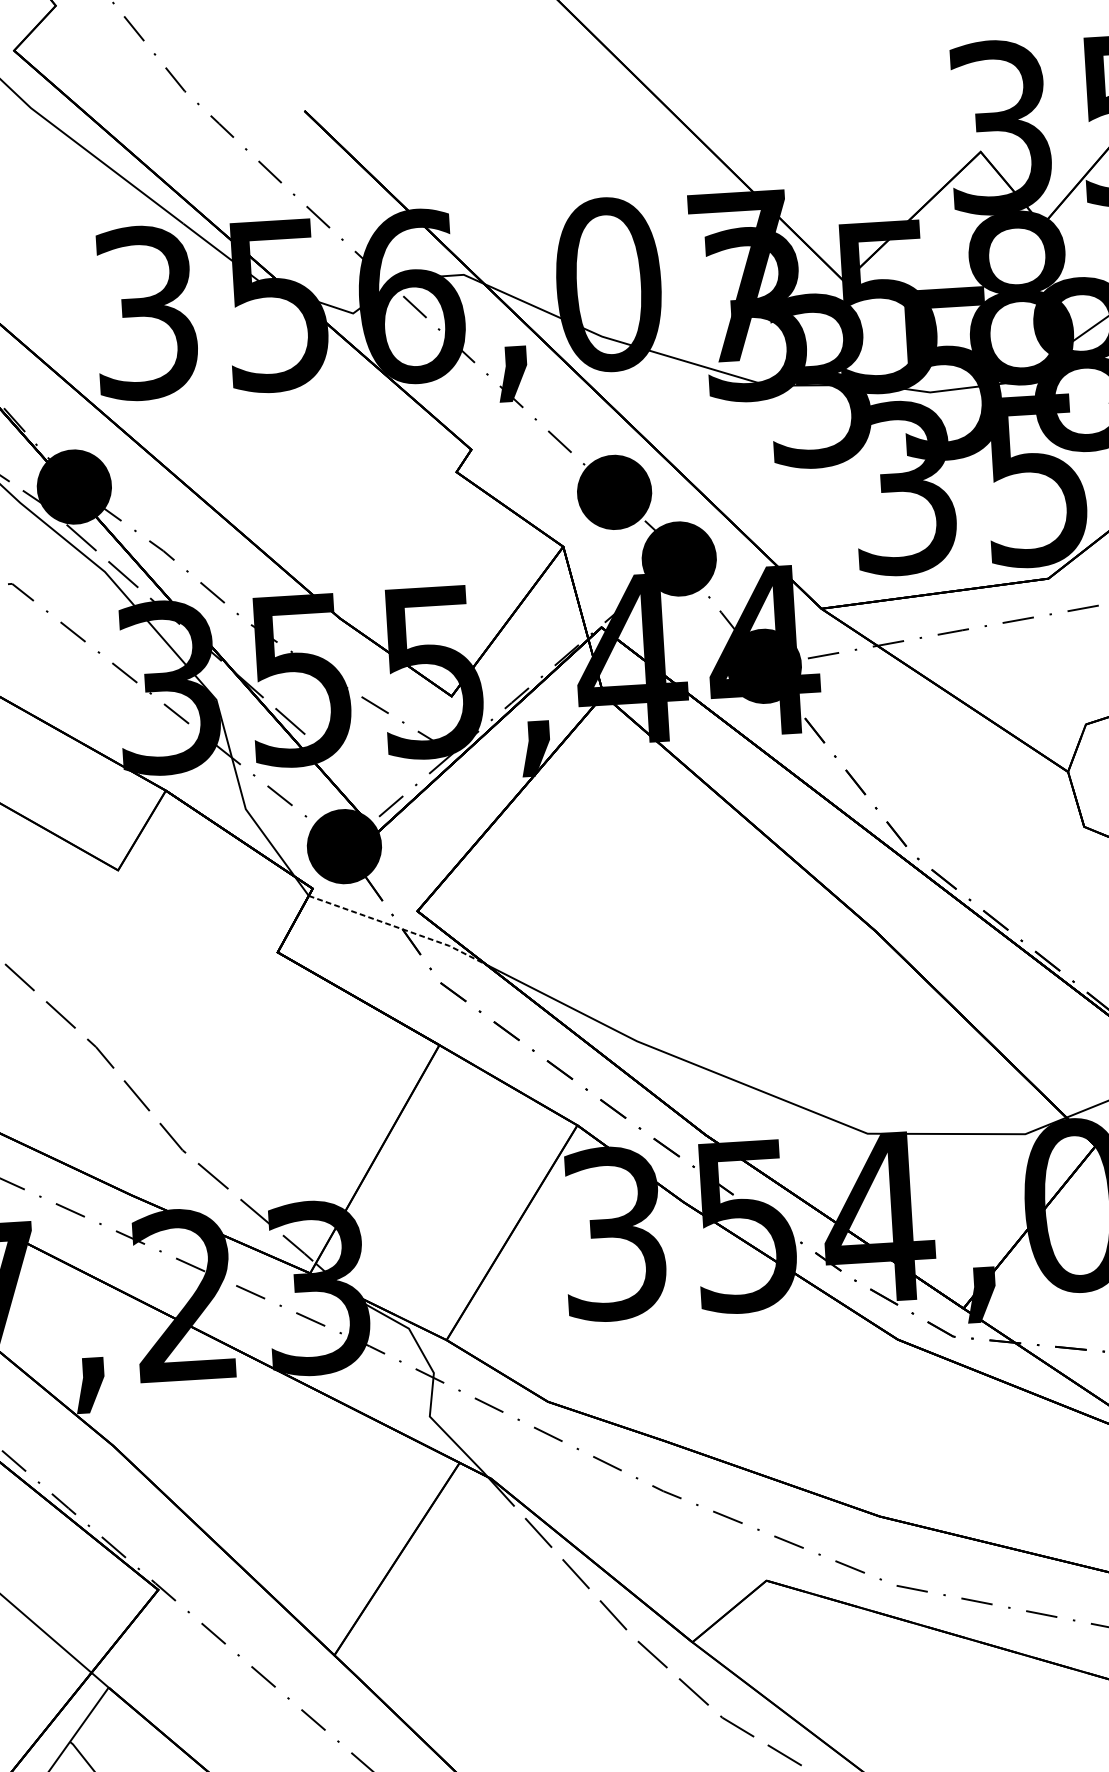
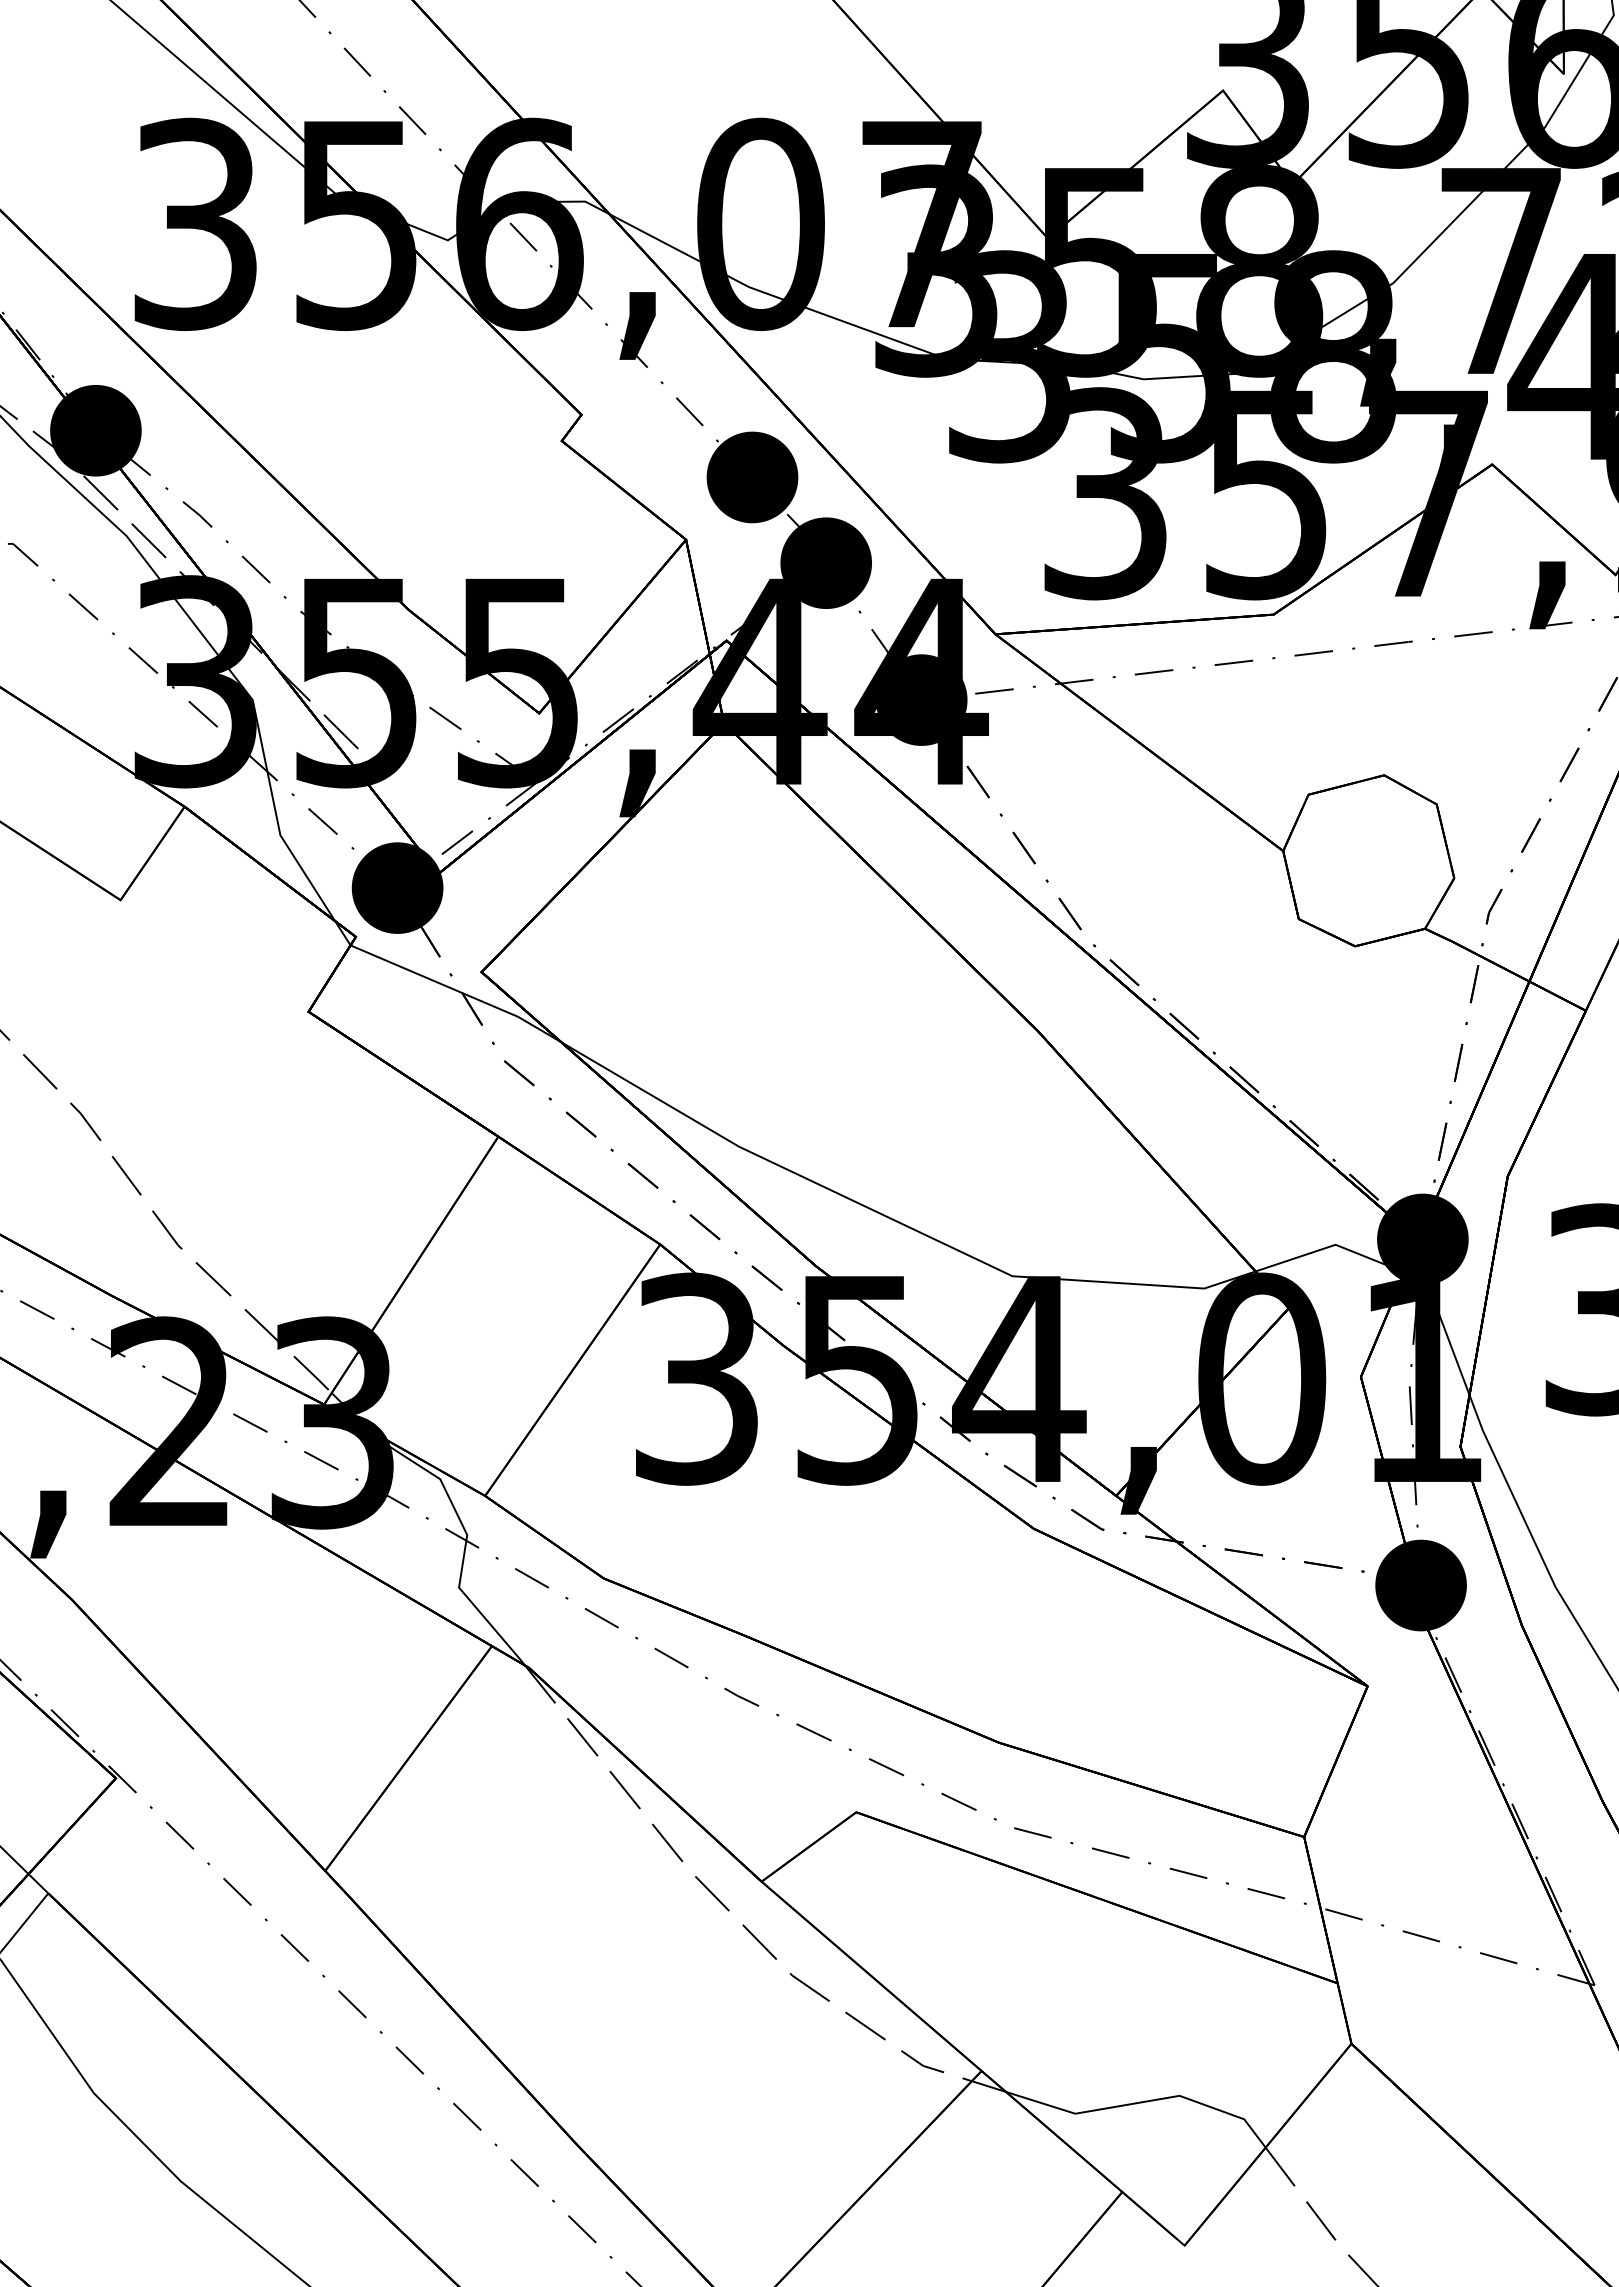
line: (398, 928) -> (457, 991), dashed -> solid

